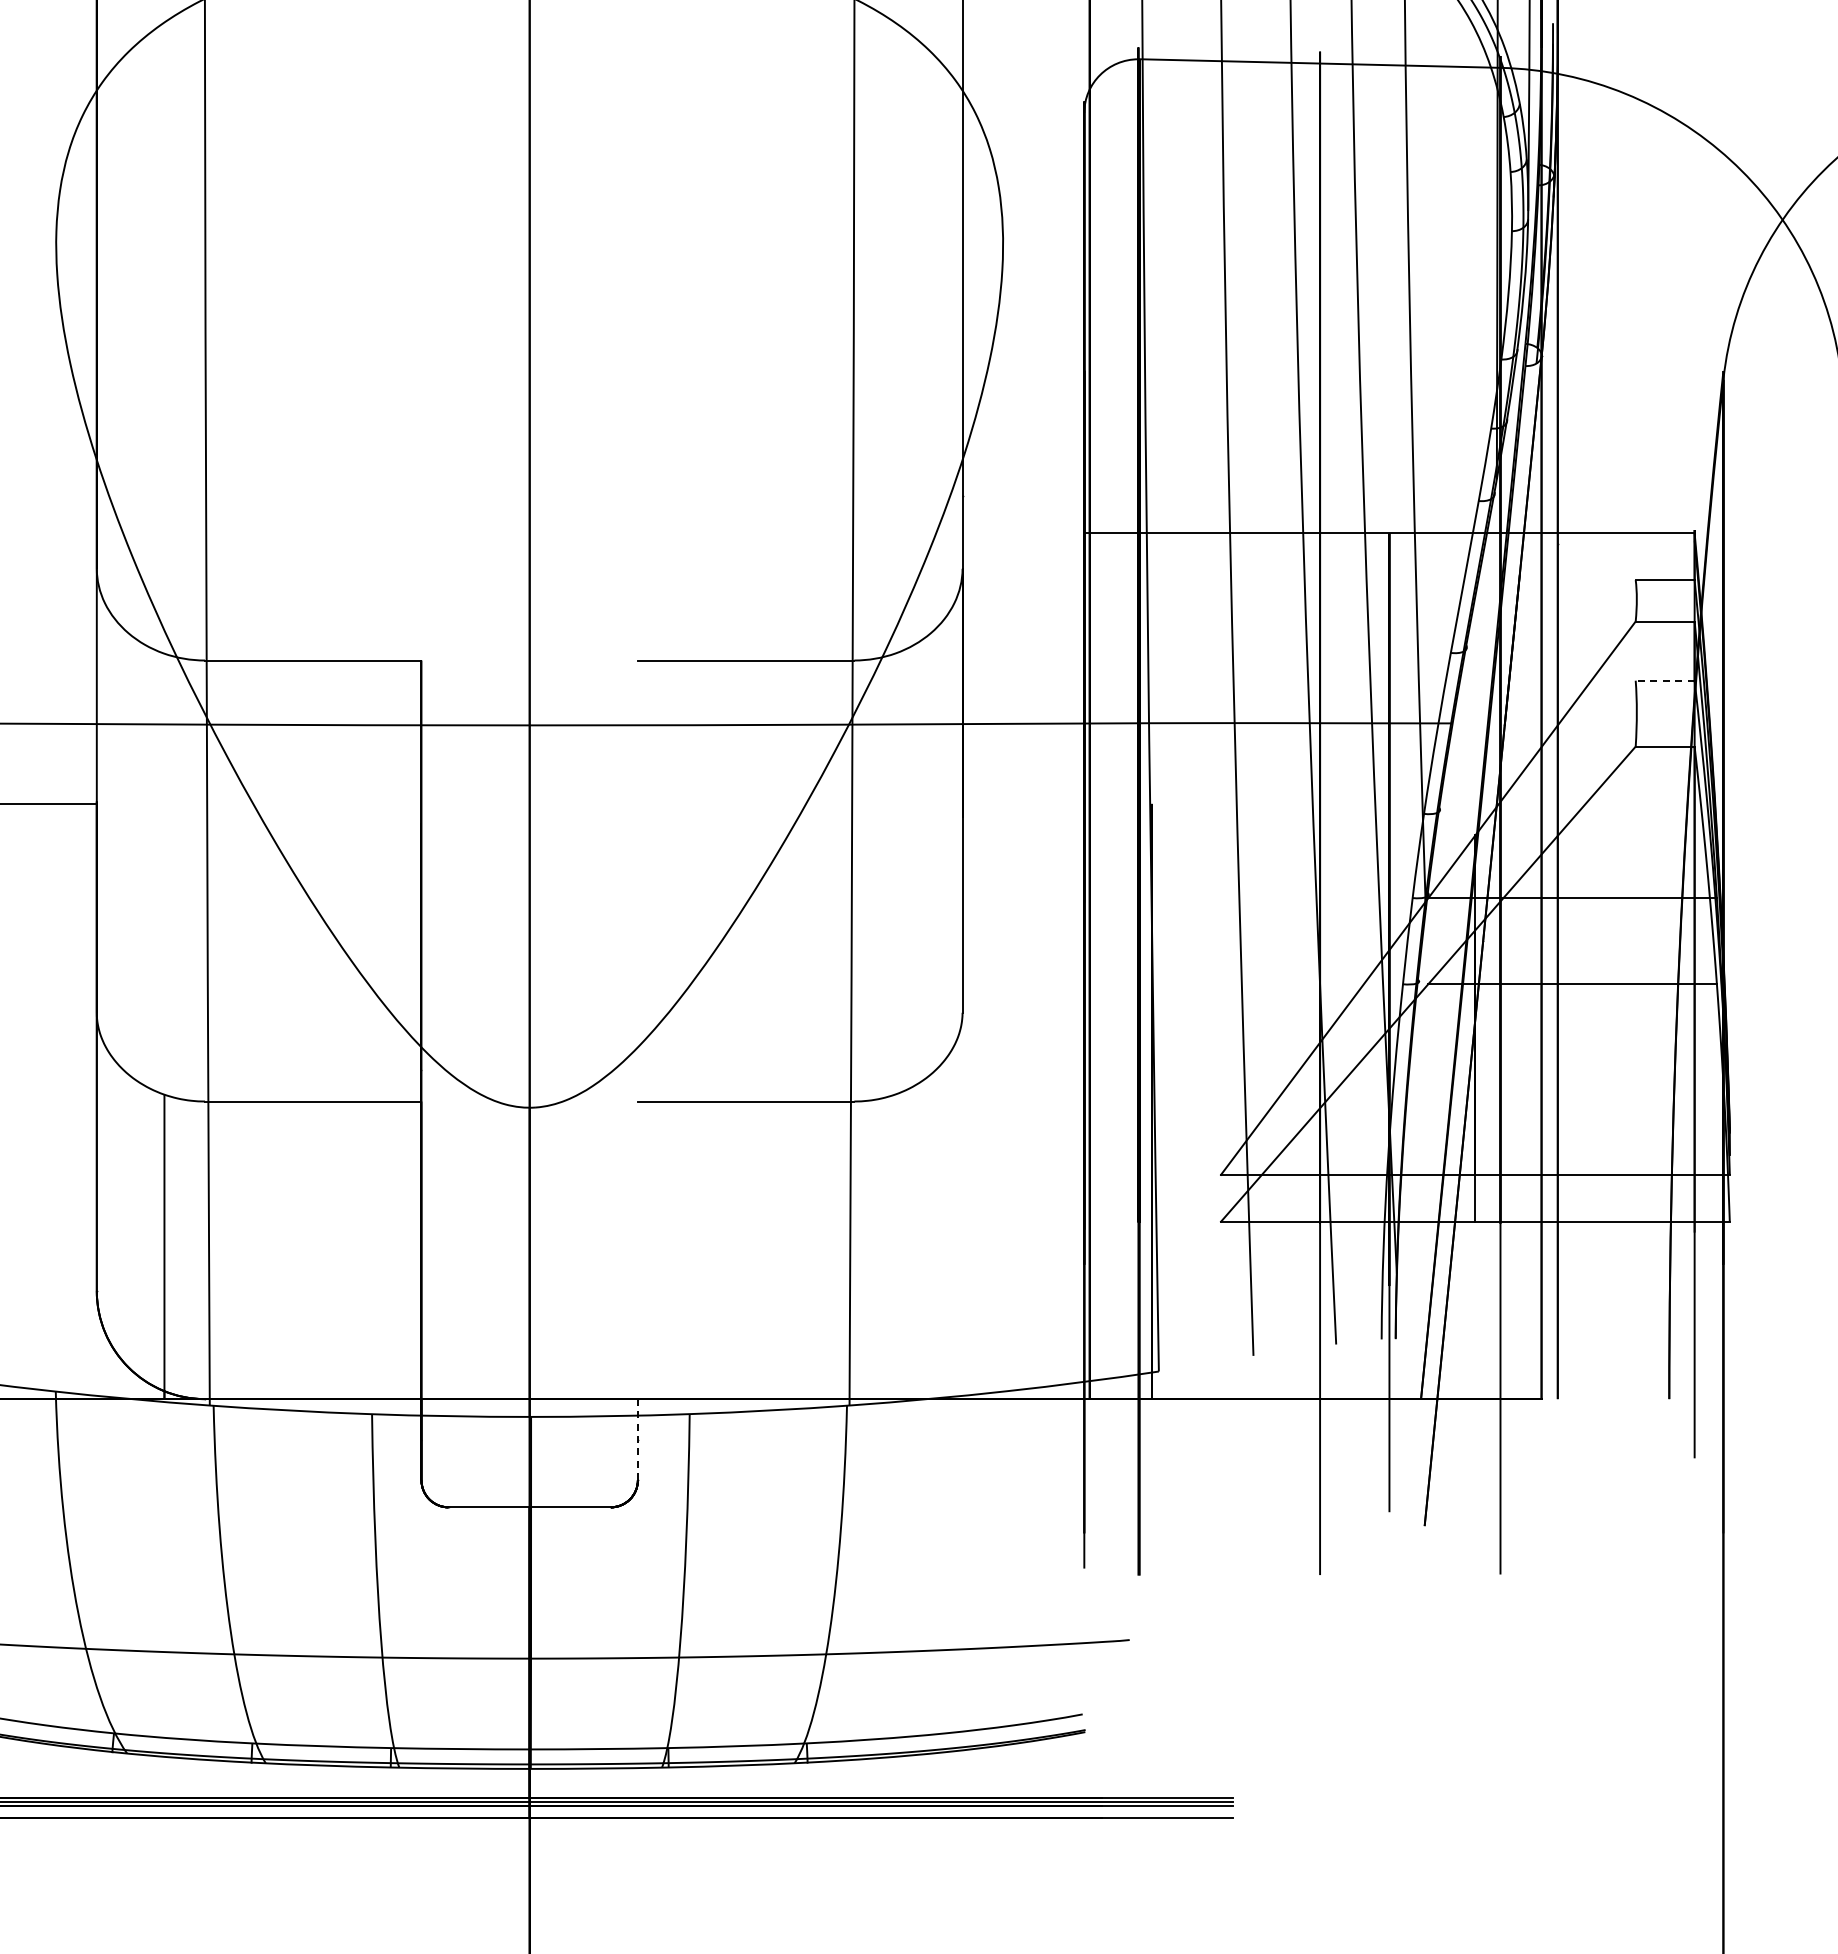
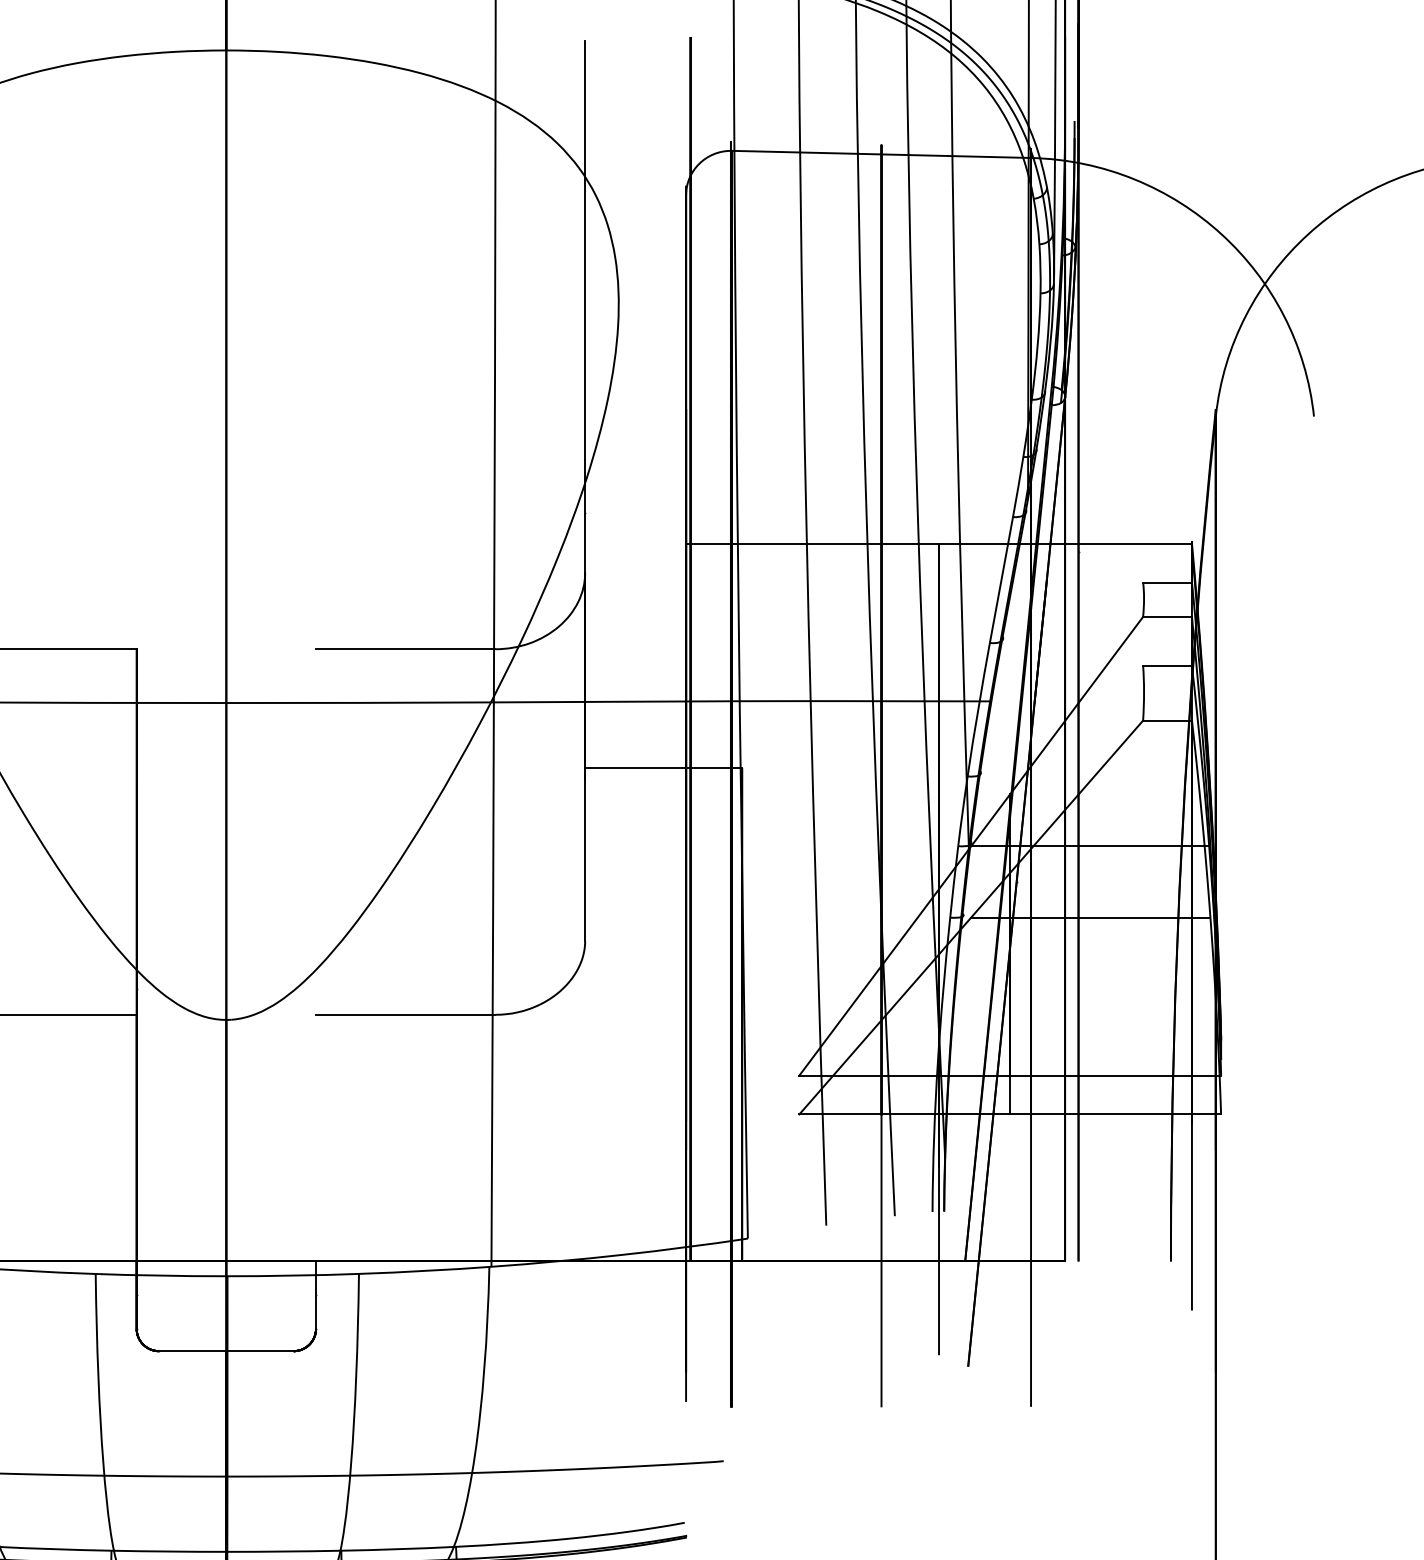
line: (1664, 680) -> (1166, 665), dashed -> solid
line: (1056, 803) -> (663, 767), added
line: (637, 1439) -> (315, 1294), dashed -> solid

